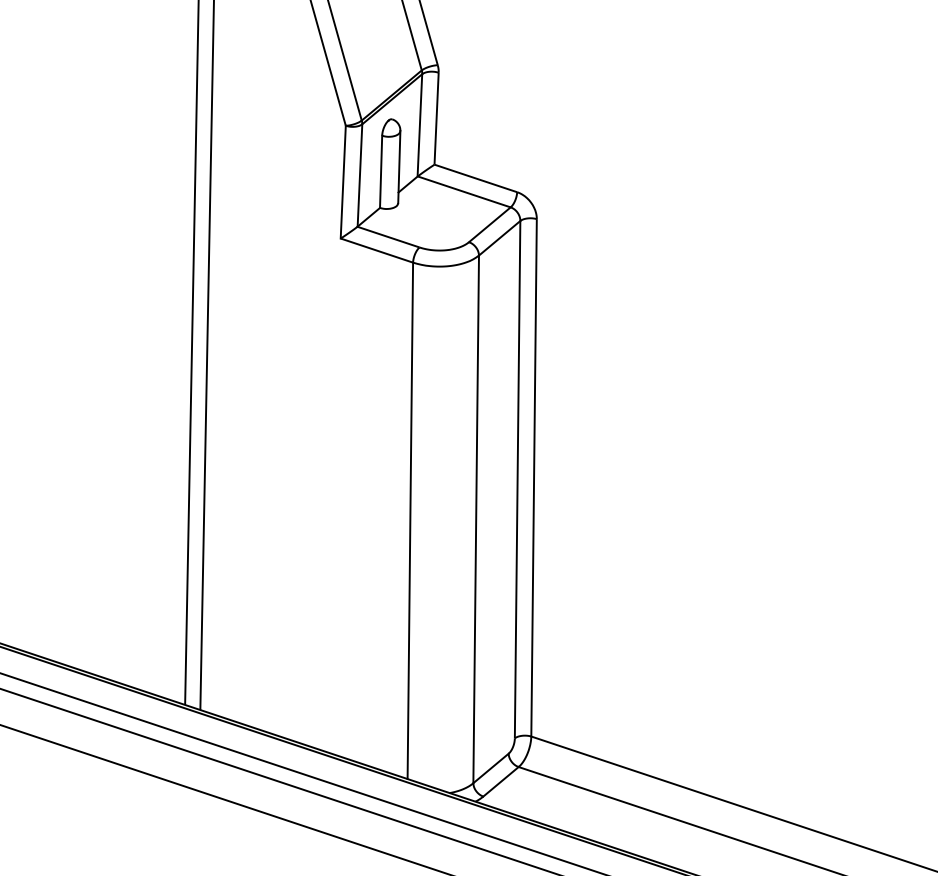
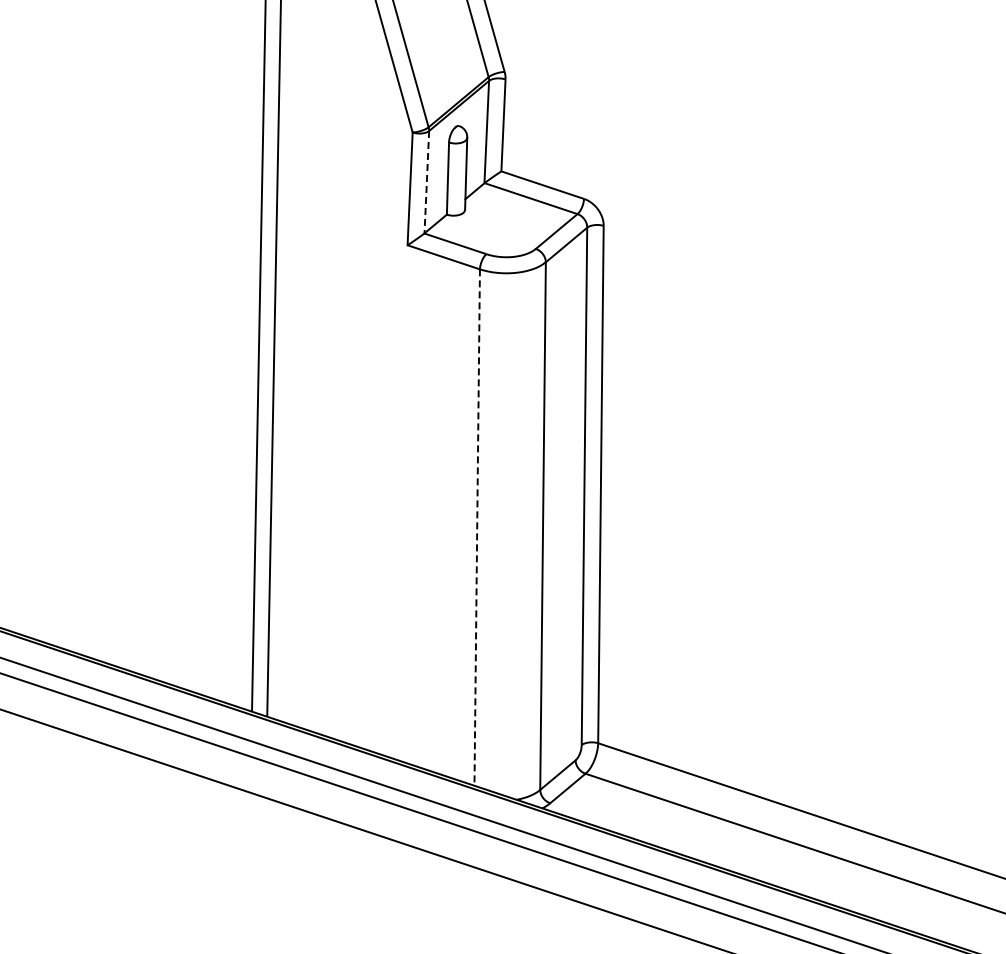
line: (359, 175) -> (426, 182), solid -> dashed
line: (410, 521) -> (477, 528), solid -> dashed

